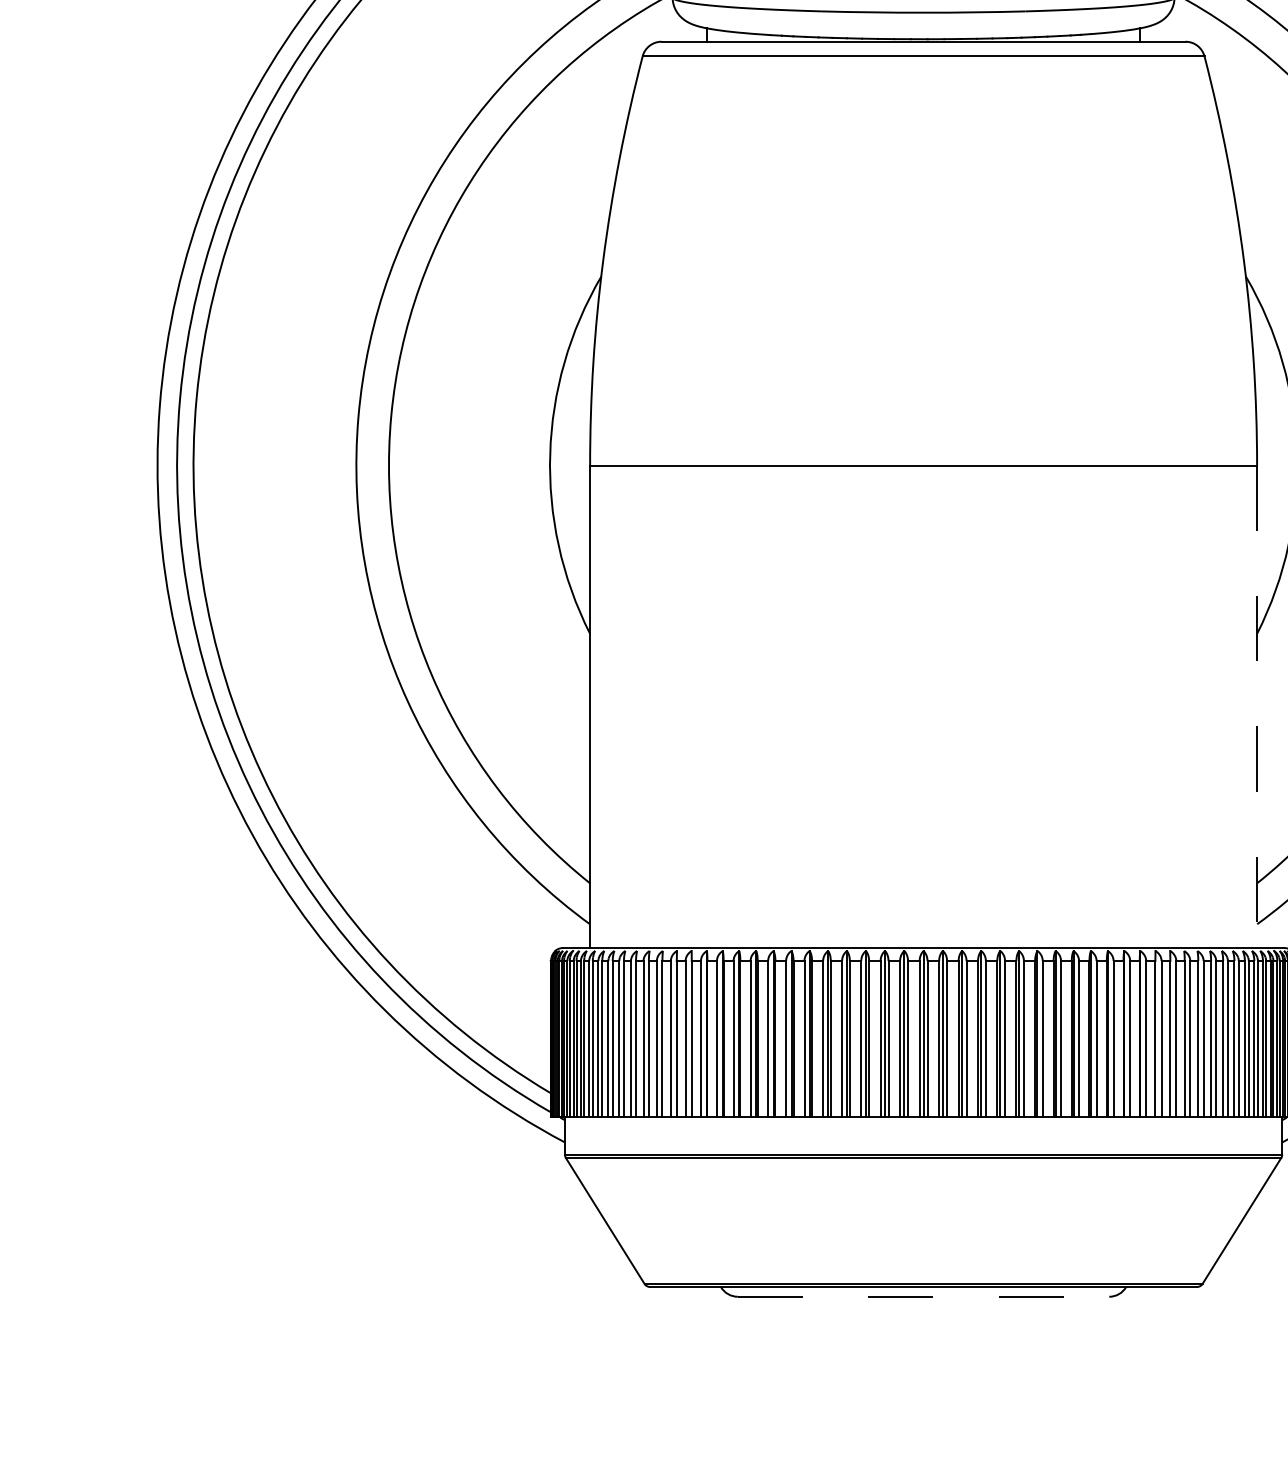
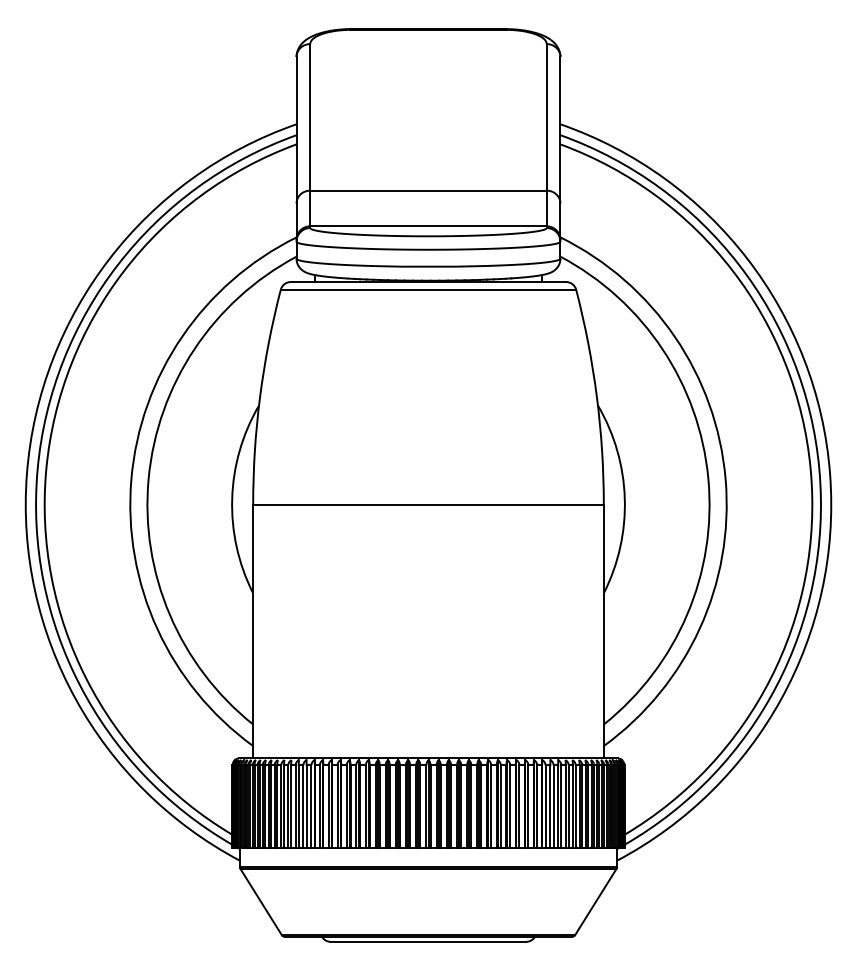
line: (1256, 706) -> (603, 631), dashed -> solid
line: (923, 1296) -> (428, 941), dashed -> solid

